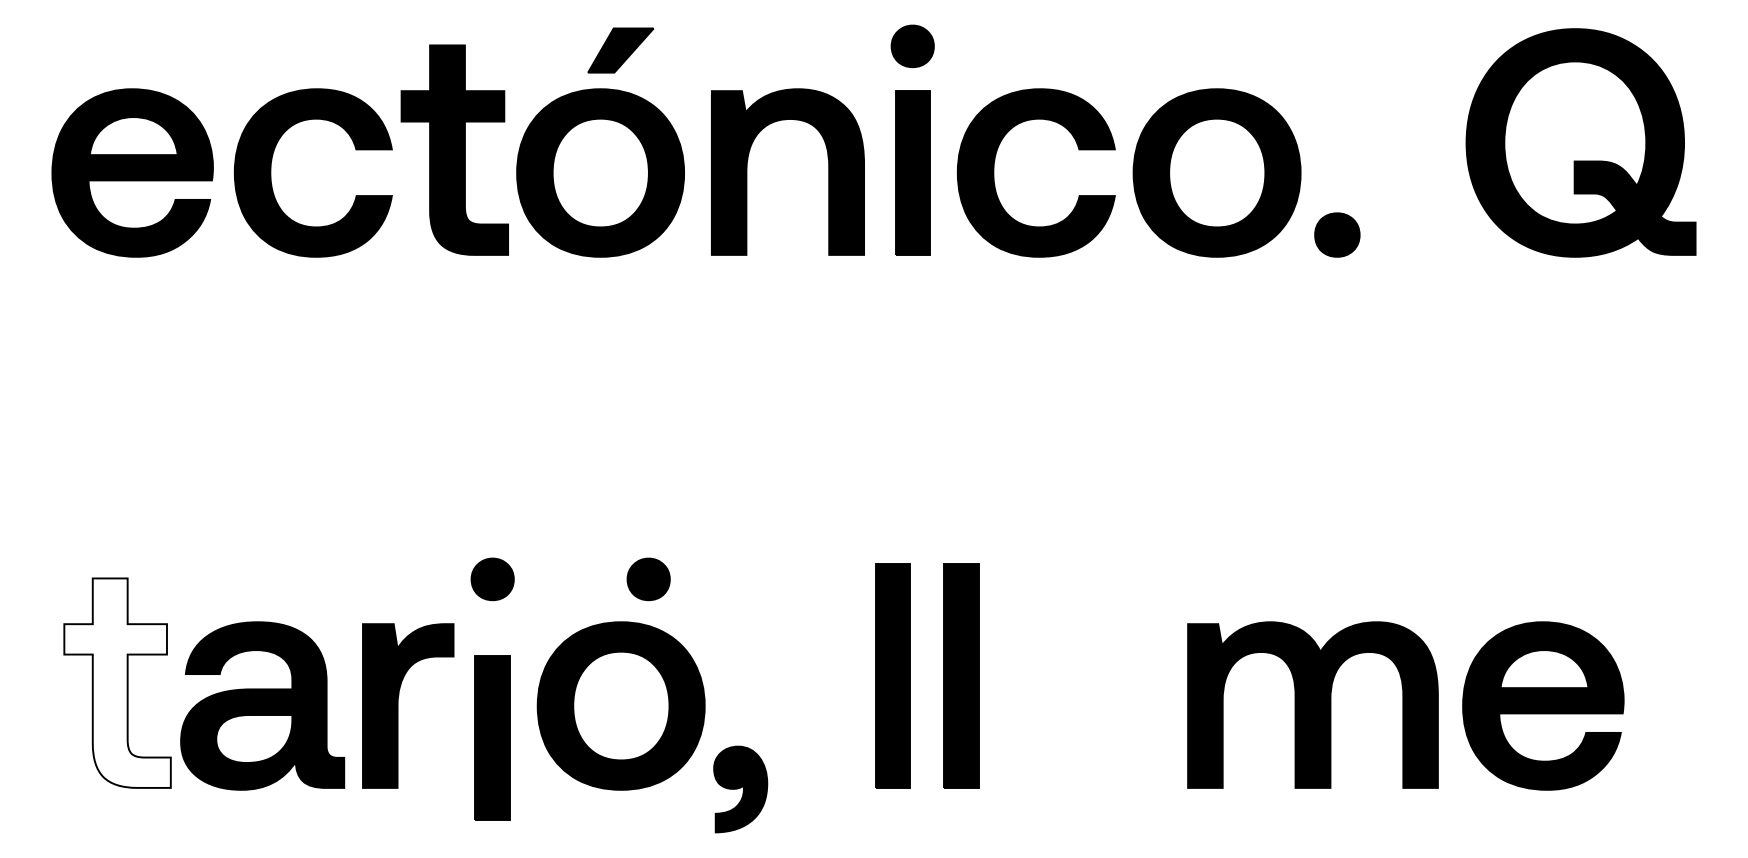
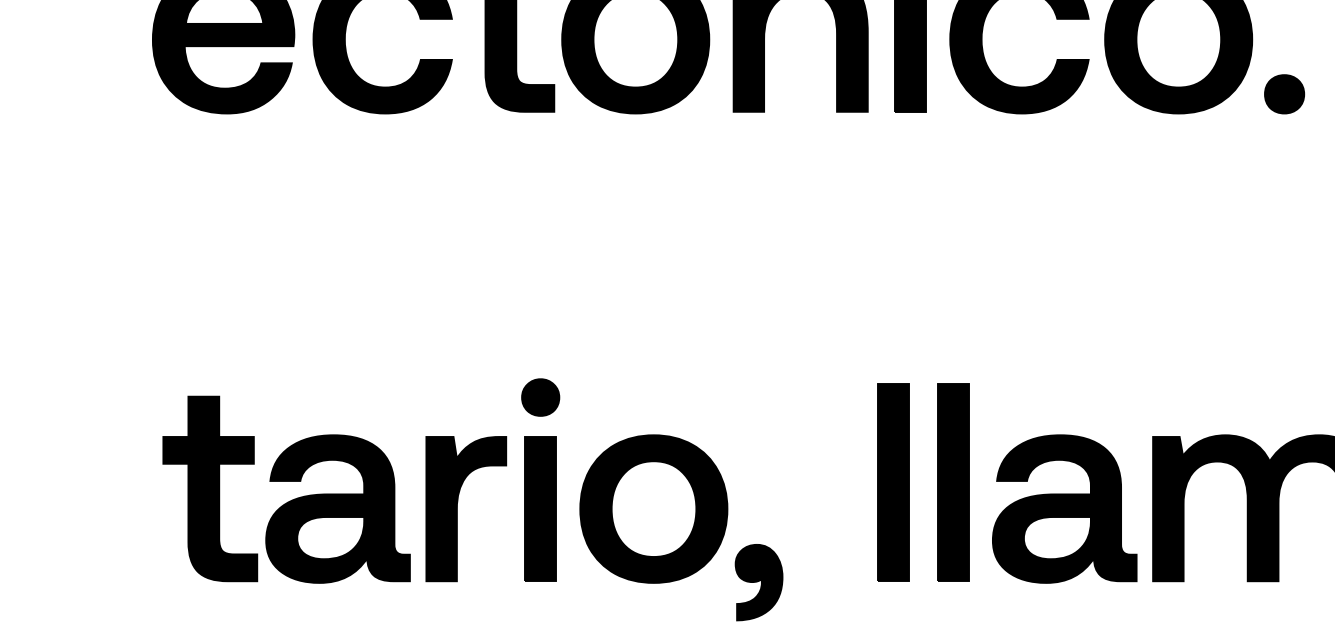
part: (648, 579) -> (677, 397), removed
fill: (117, 682) -> (210, 488), added
part: (1087, 705) -> (1064, 508), added
part: (492, 737) -> (540, 508), moved

